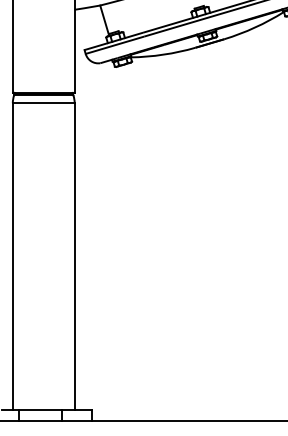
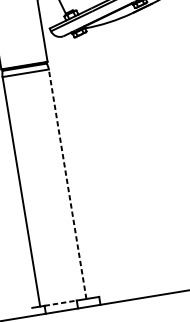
line: (74, 256) -> (67, 184), solid -> dashed
line: (40, 410) -> (60, 303), solid -> dashed

